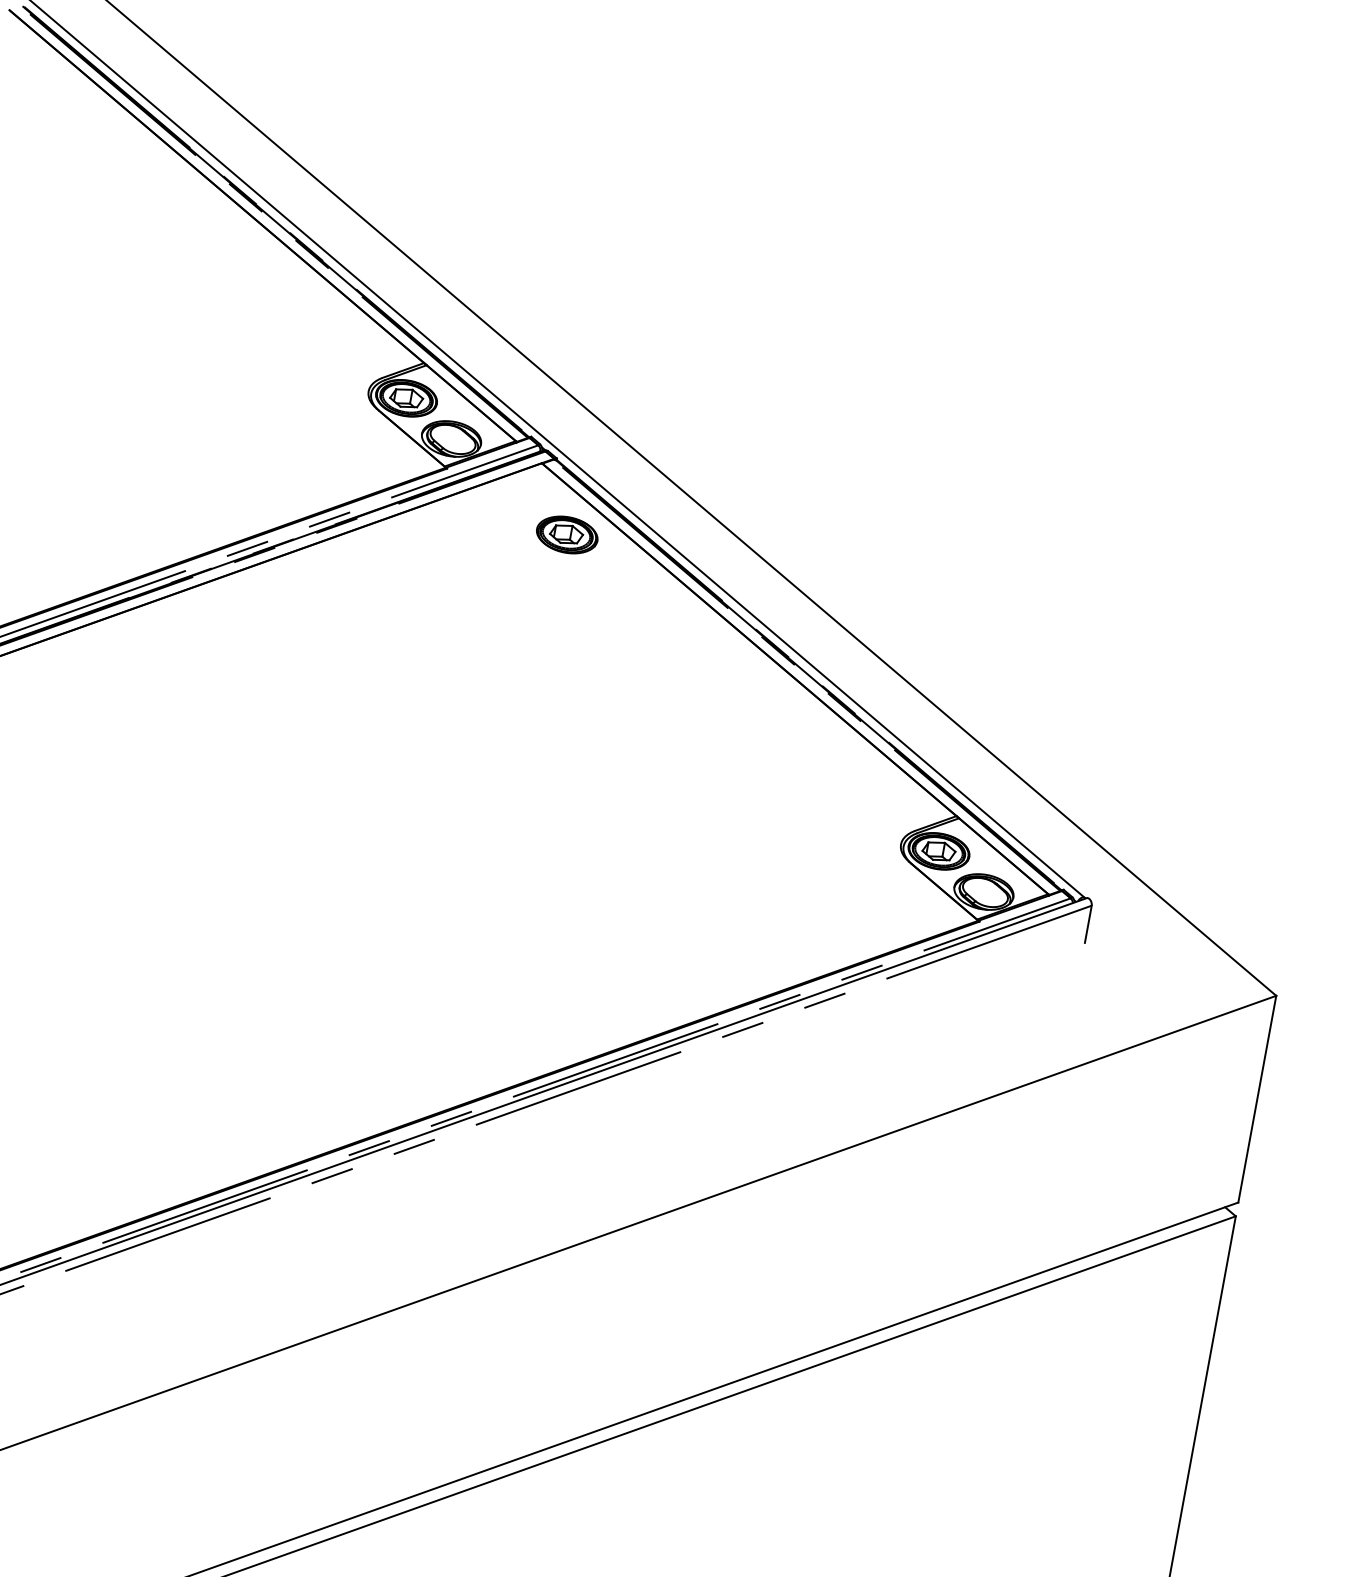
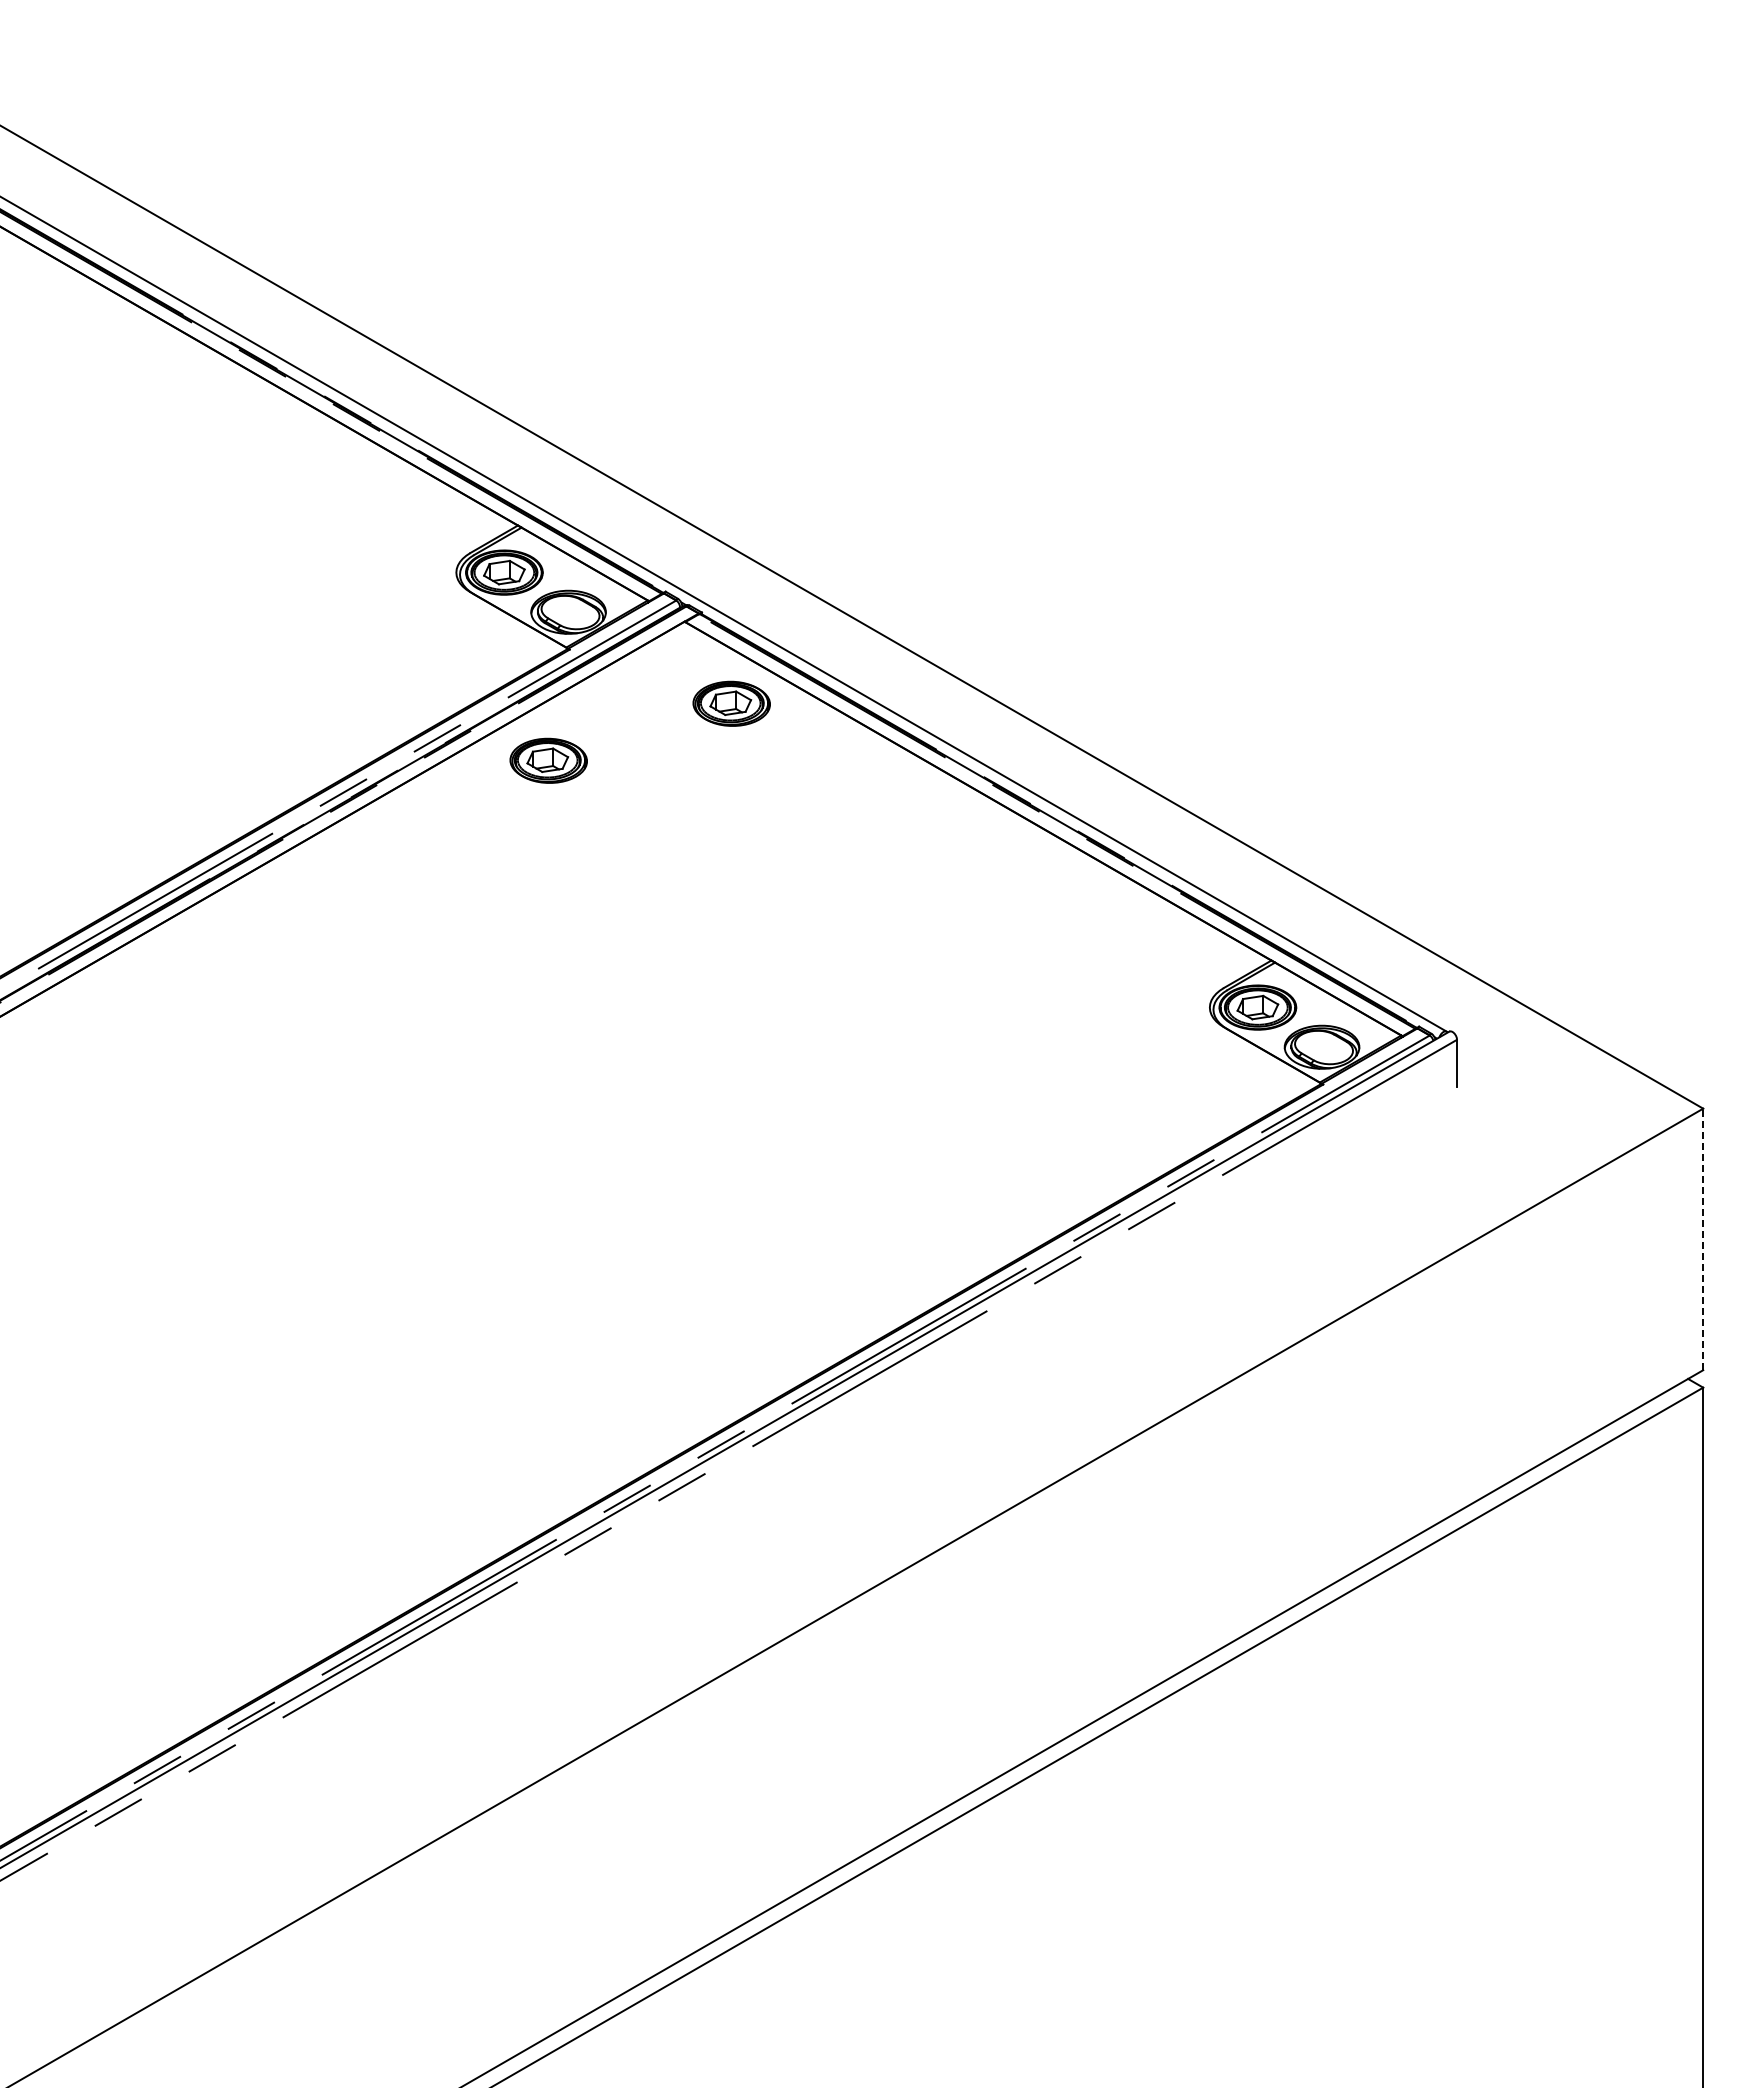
part: (414, 553) -> (548, 760), added
line: (1257, 1099) -> (1703, 1239), solid -> dashed

